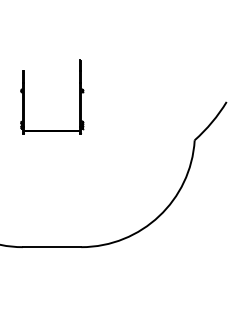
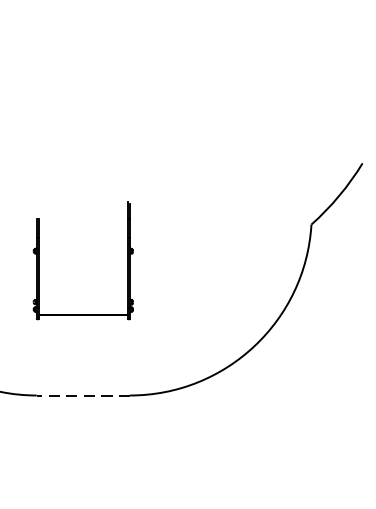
part: (79, 96) -> (127, 260), moved
line: (51, 247) -> (82, 396), solid -> dashed

